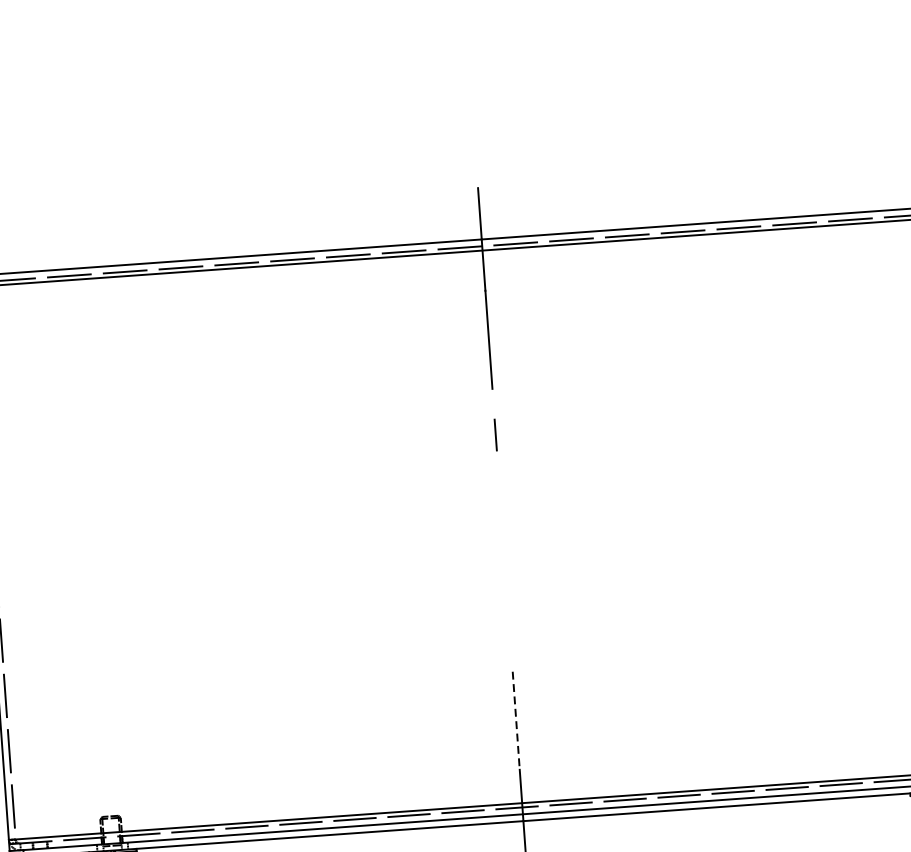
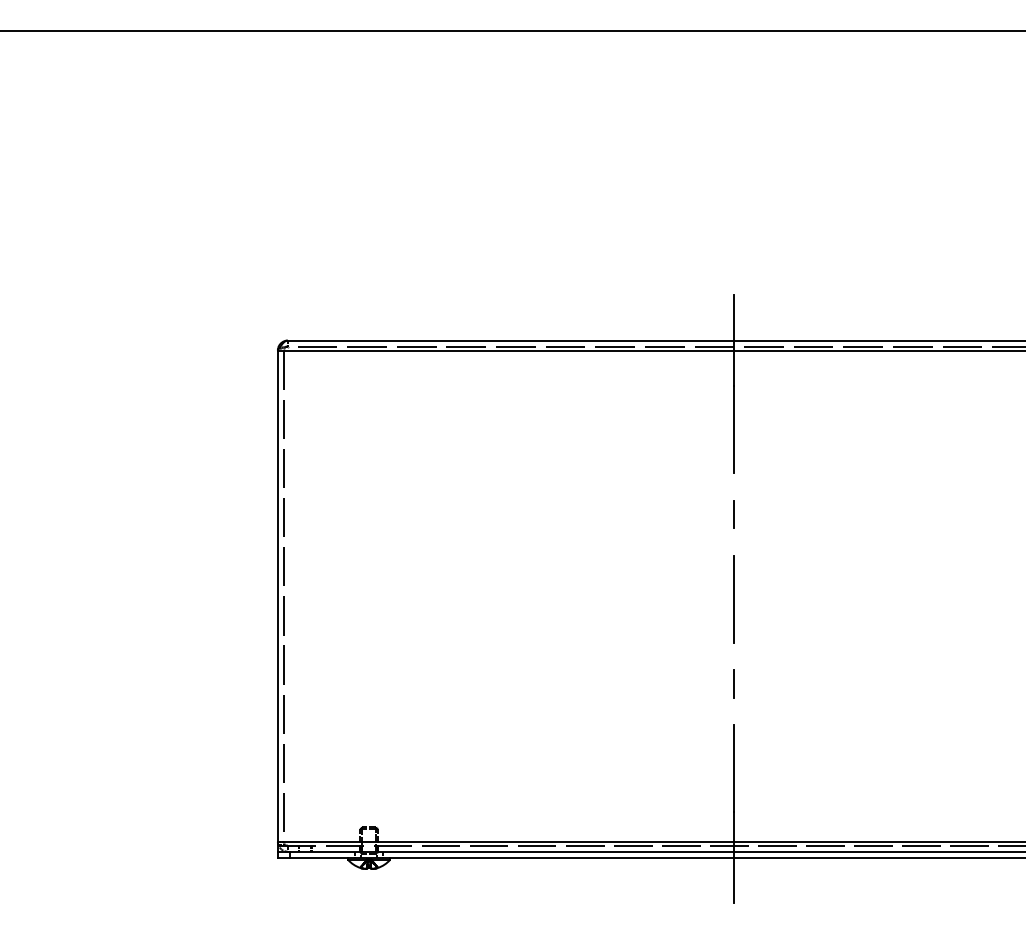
line: (501, 530) -> (733, 599), added
line: (509, 625) -> (734, 683), added
line: (516, 720) -> (734, 768), dashed -> solid

